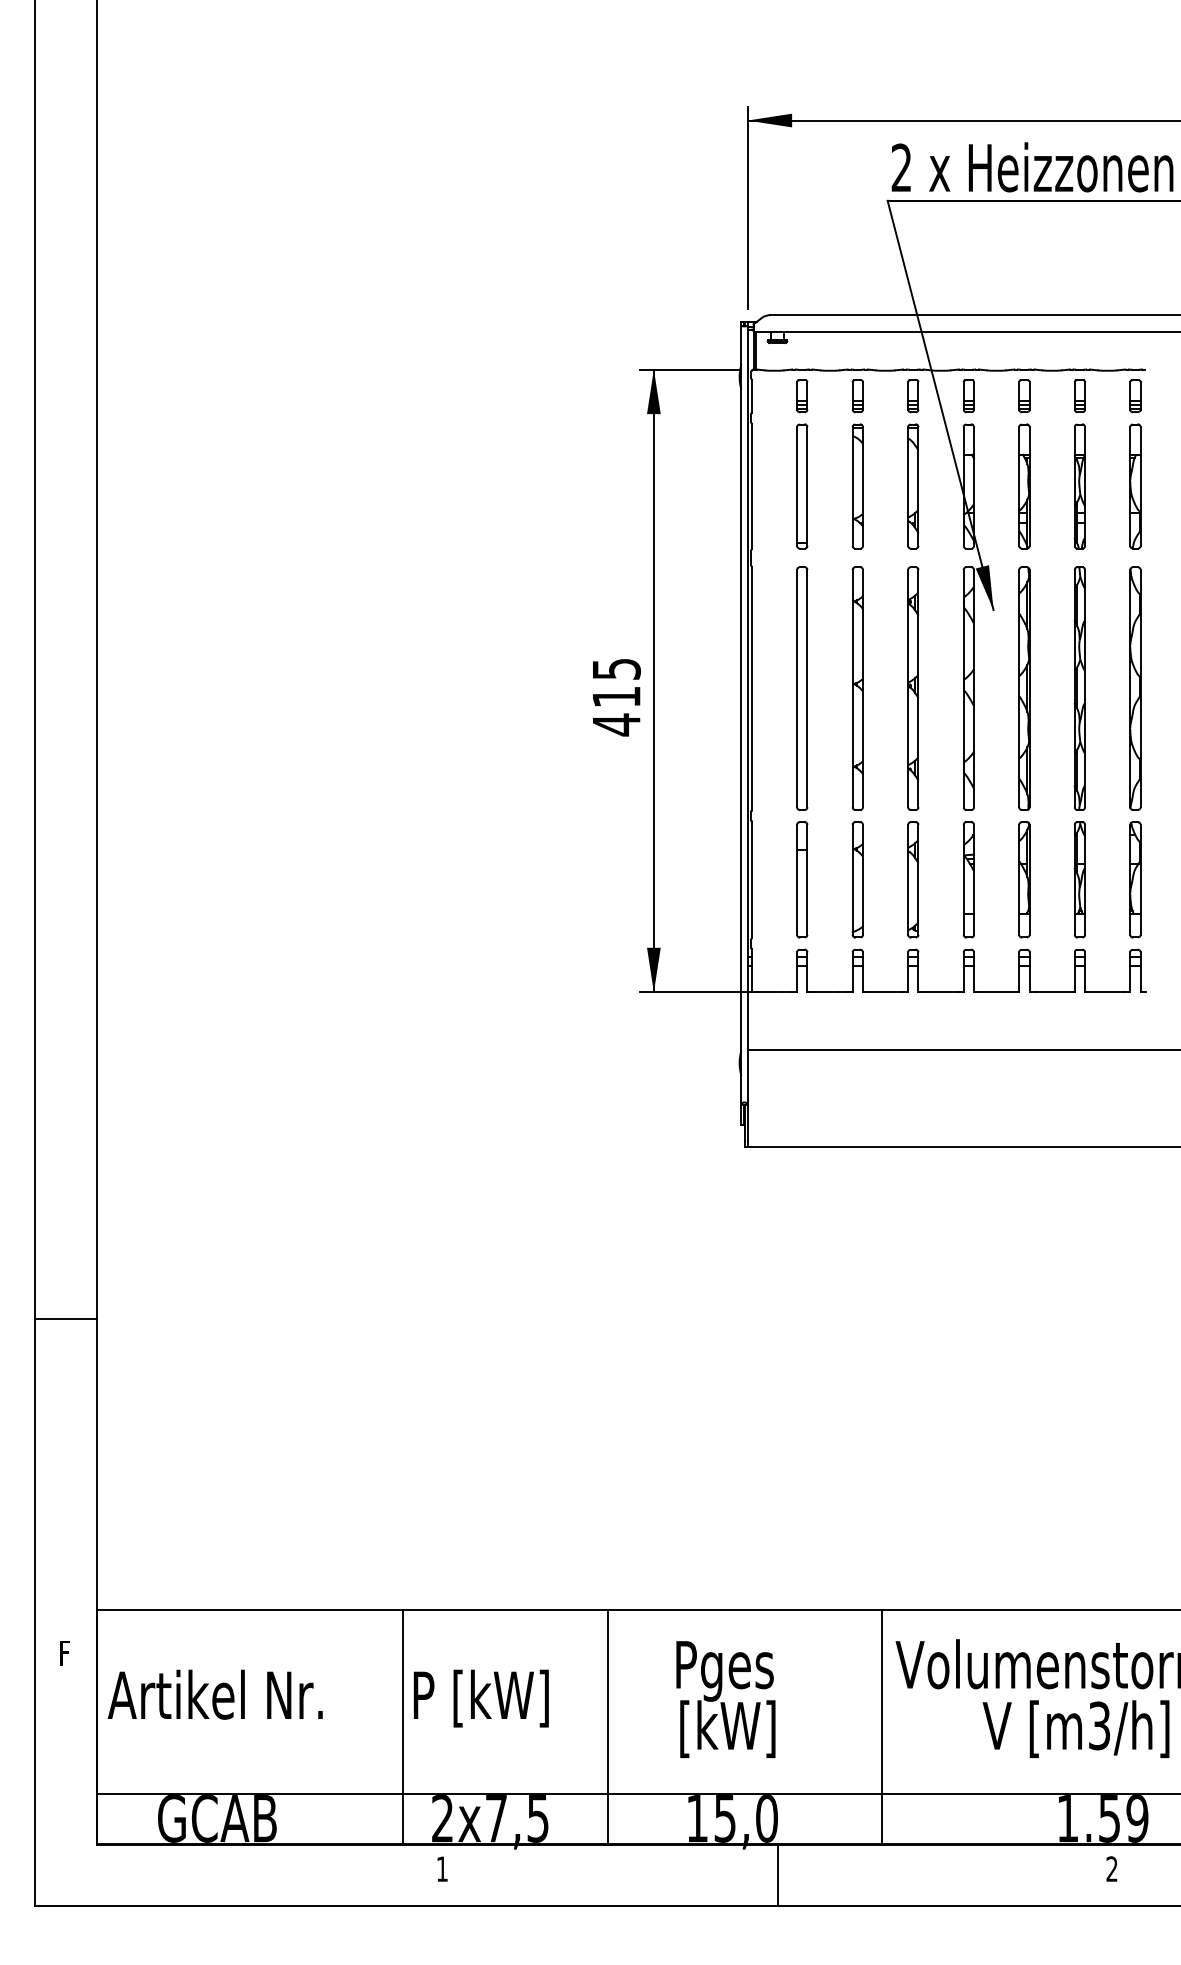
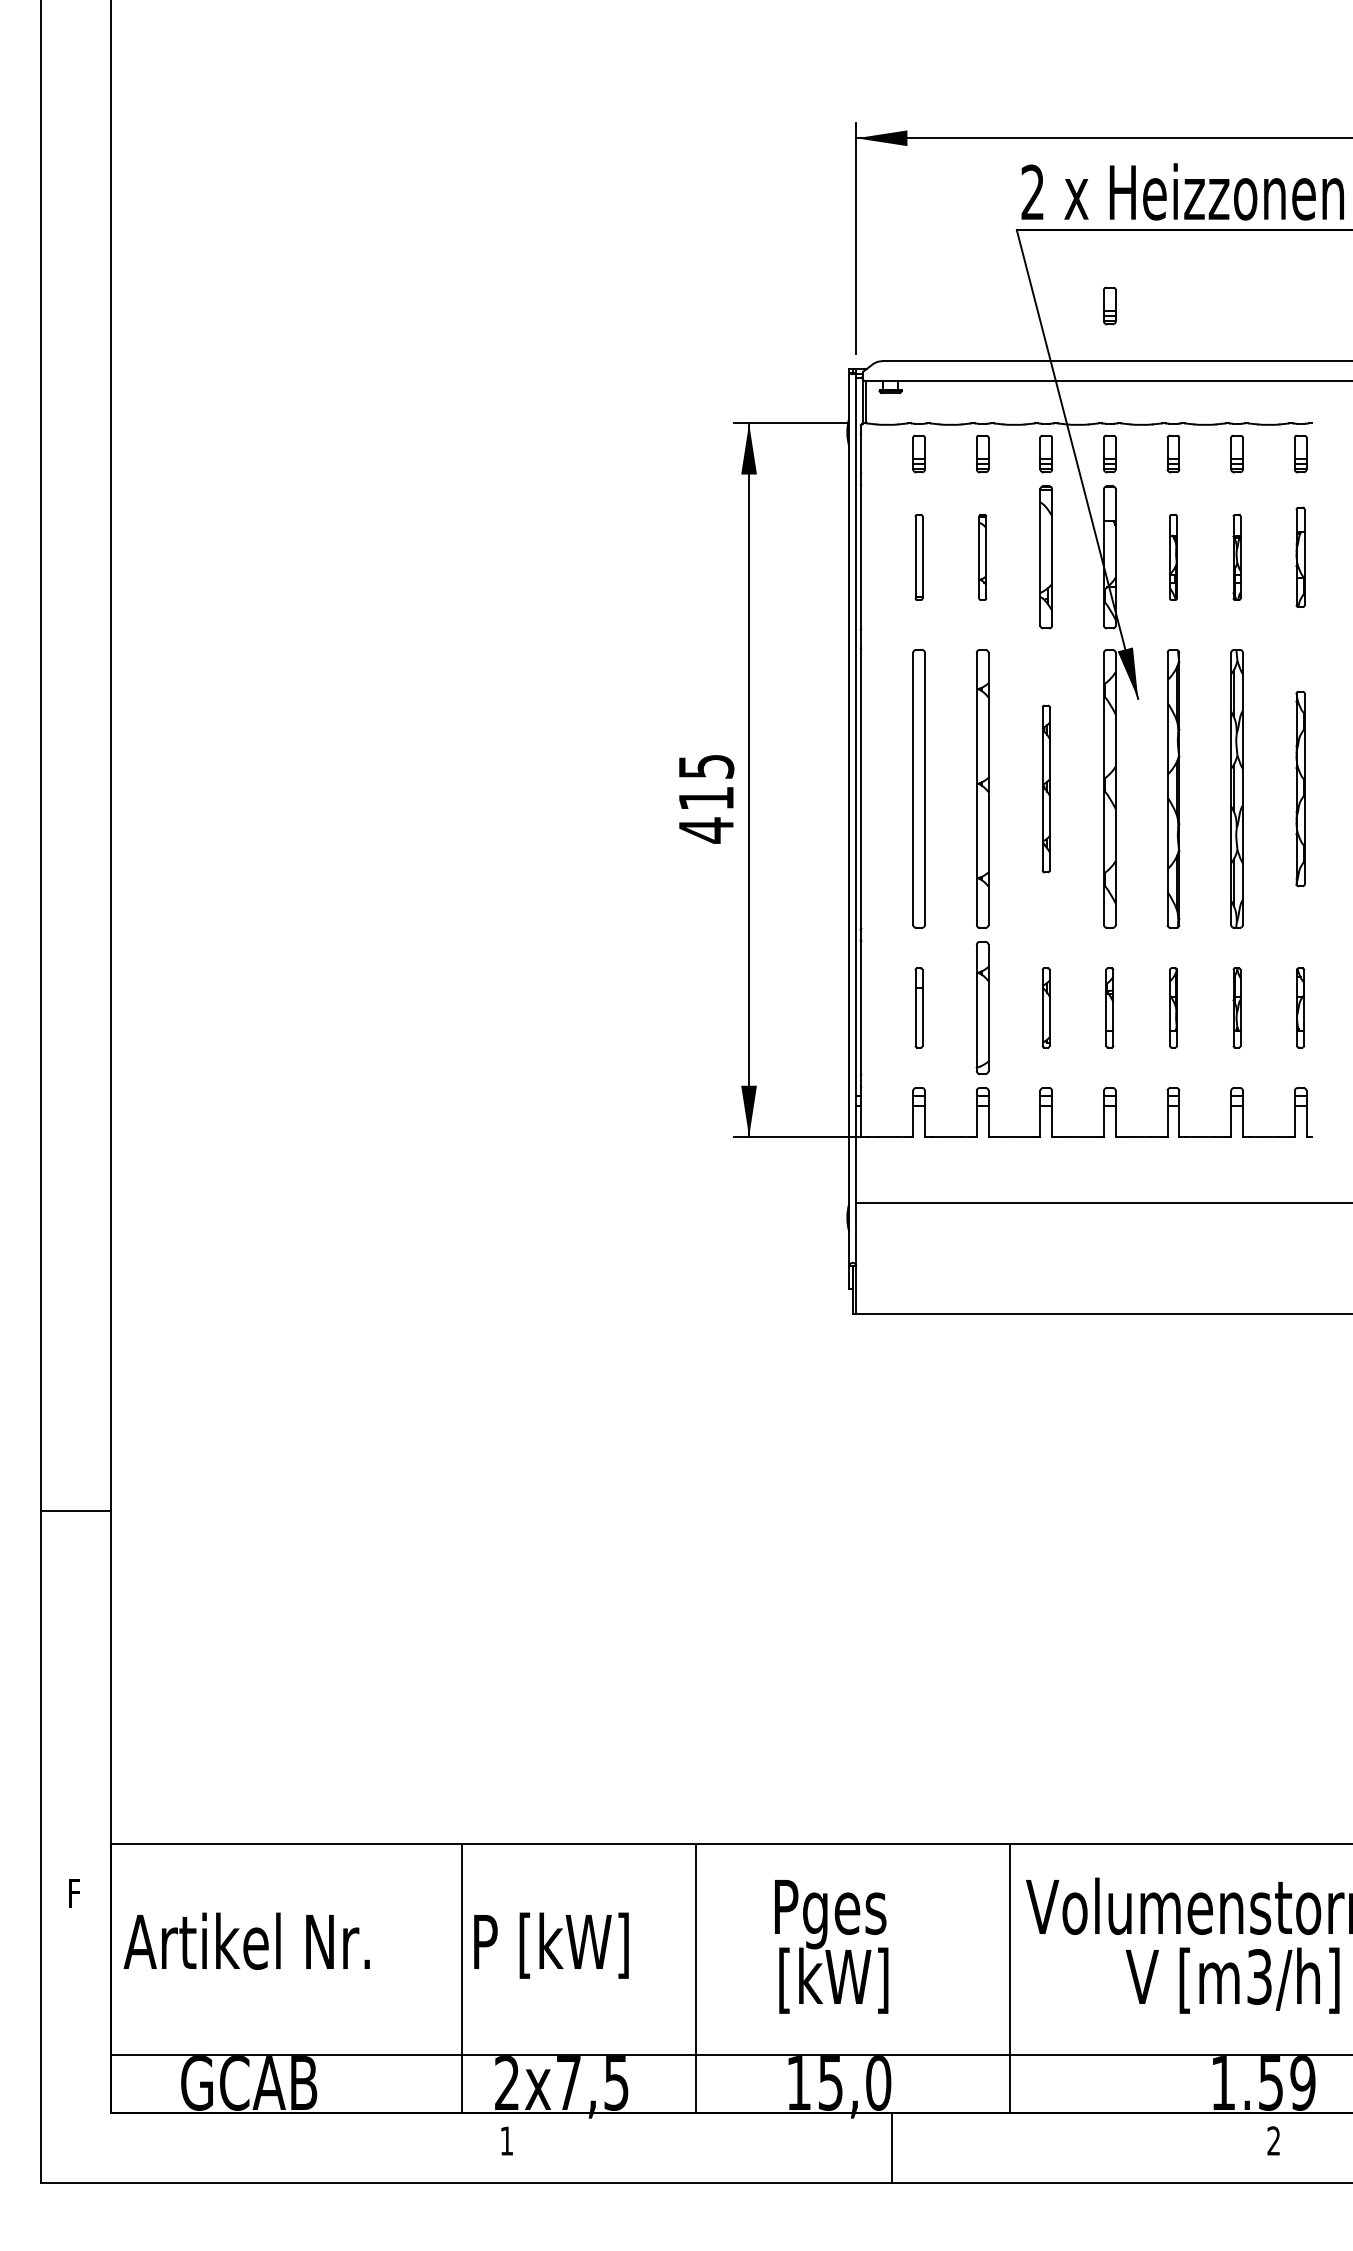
part: (968, 266) -> (1109, 305), added
part: (801, 486) -> (918, 557), size x0.6
part: (857, 486) -> (982, 557), size x0.6
part: (1024, 486) -> (1173, 557), size x0.6
part: (1079, 486) -> (1236, 557), size x0.6
part: (1135, 486) -> (1300, 557), size x0.7
part: (912, 688) -> (1045, 788), size x0.6
part: (1135, 688) -> (1300, 788), size x0.7
part: (801, 879) -> (918, 1007), size x0.6
part: (912, 879) -> (1045, 1007), size x0.6
part: (968, 879) -> (1109, 1007), size x0.6
part: (1024, 879) -> (1173, 1007), size x0.6
part: (1079, 879) -> (1236, 1007), size x0.6
part: (1135, 879) -> (1300, 1007), size x0.6

